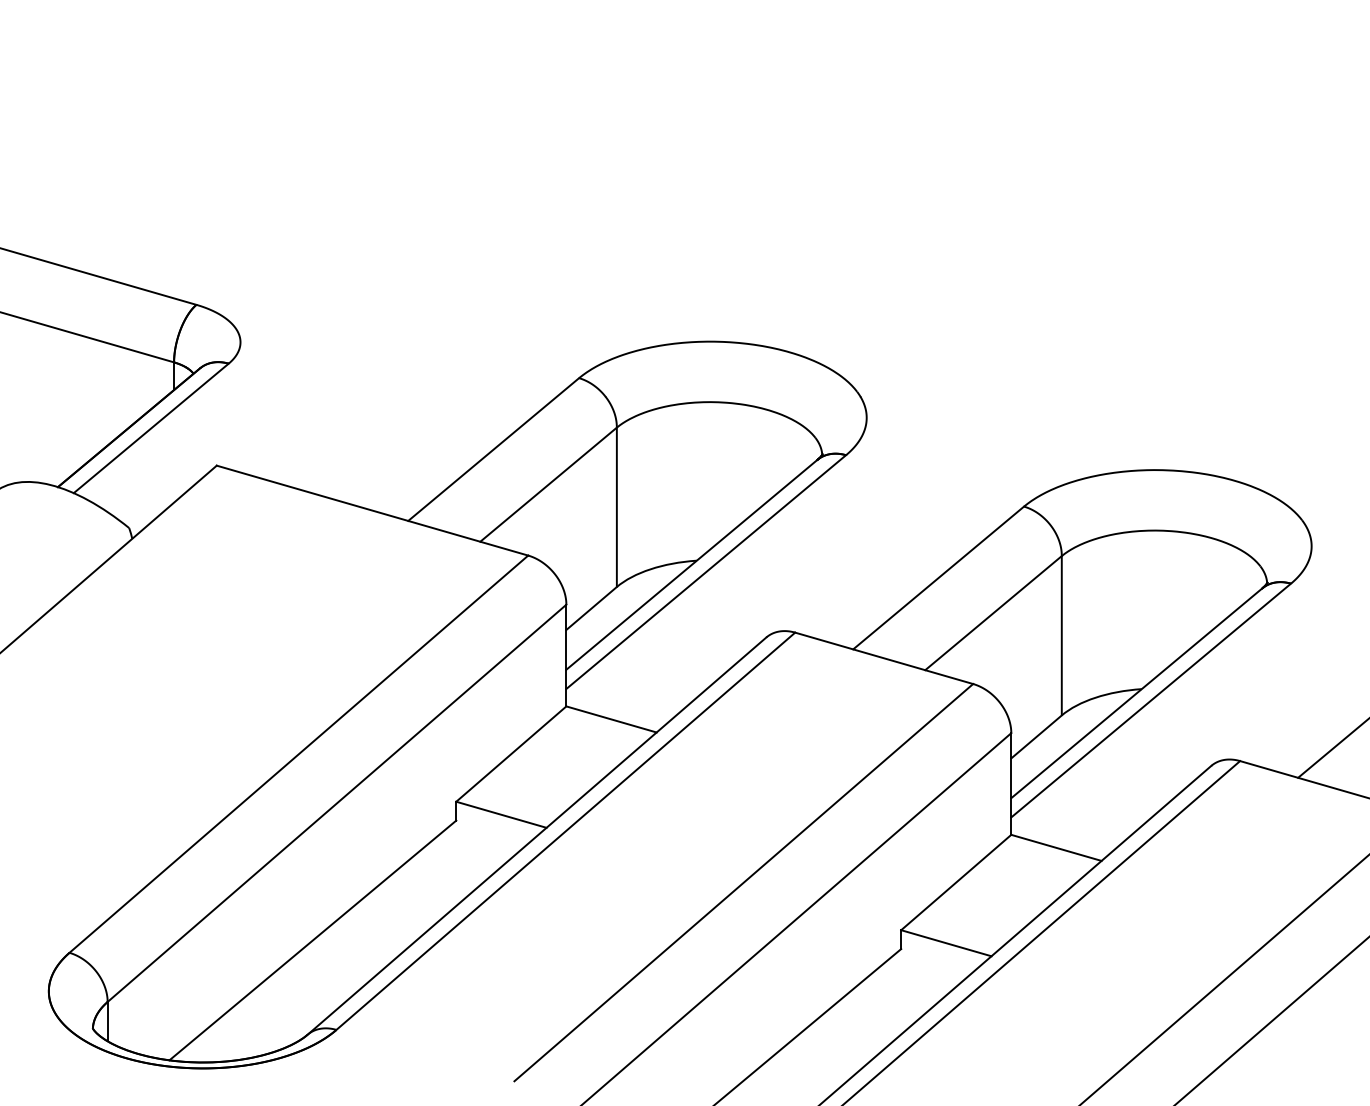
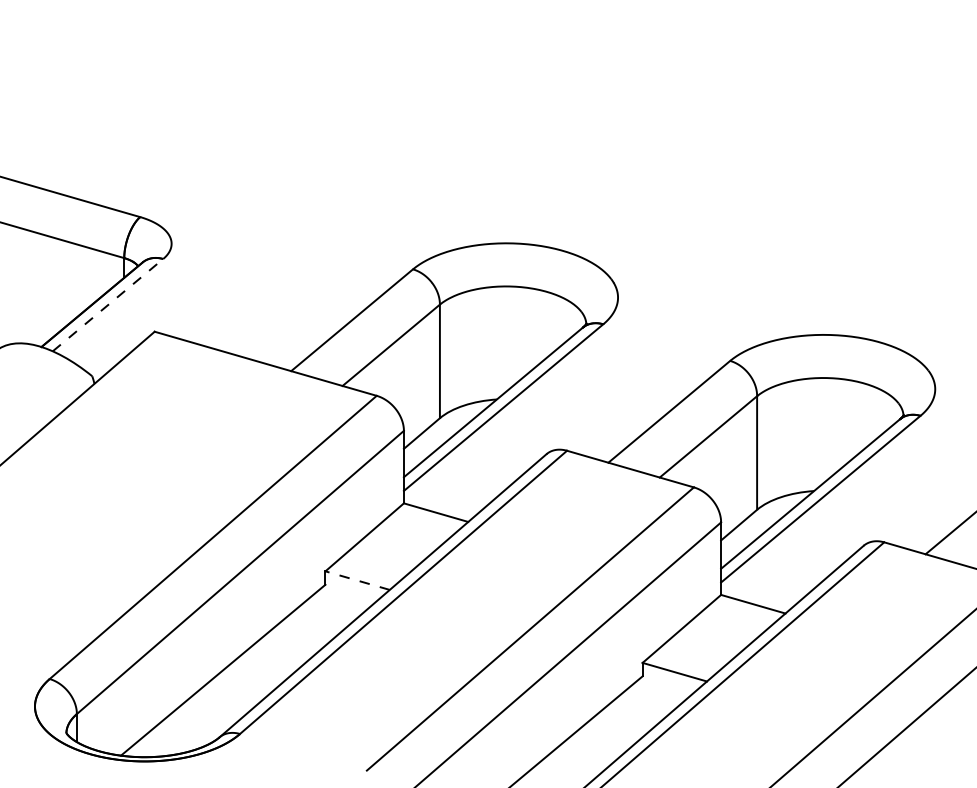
line: (151, 428) -> (108, 305), solid -> dashed
line: (501, 814) -> (357, 580), solid -> dashed

